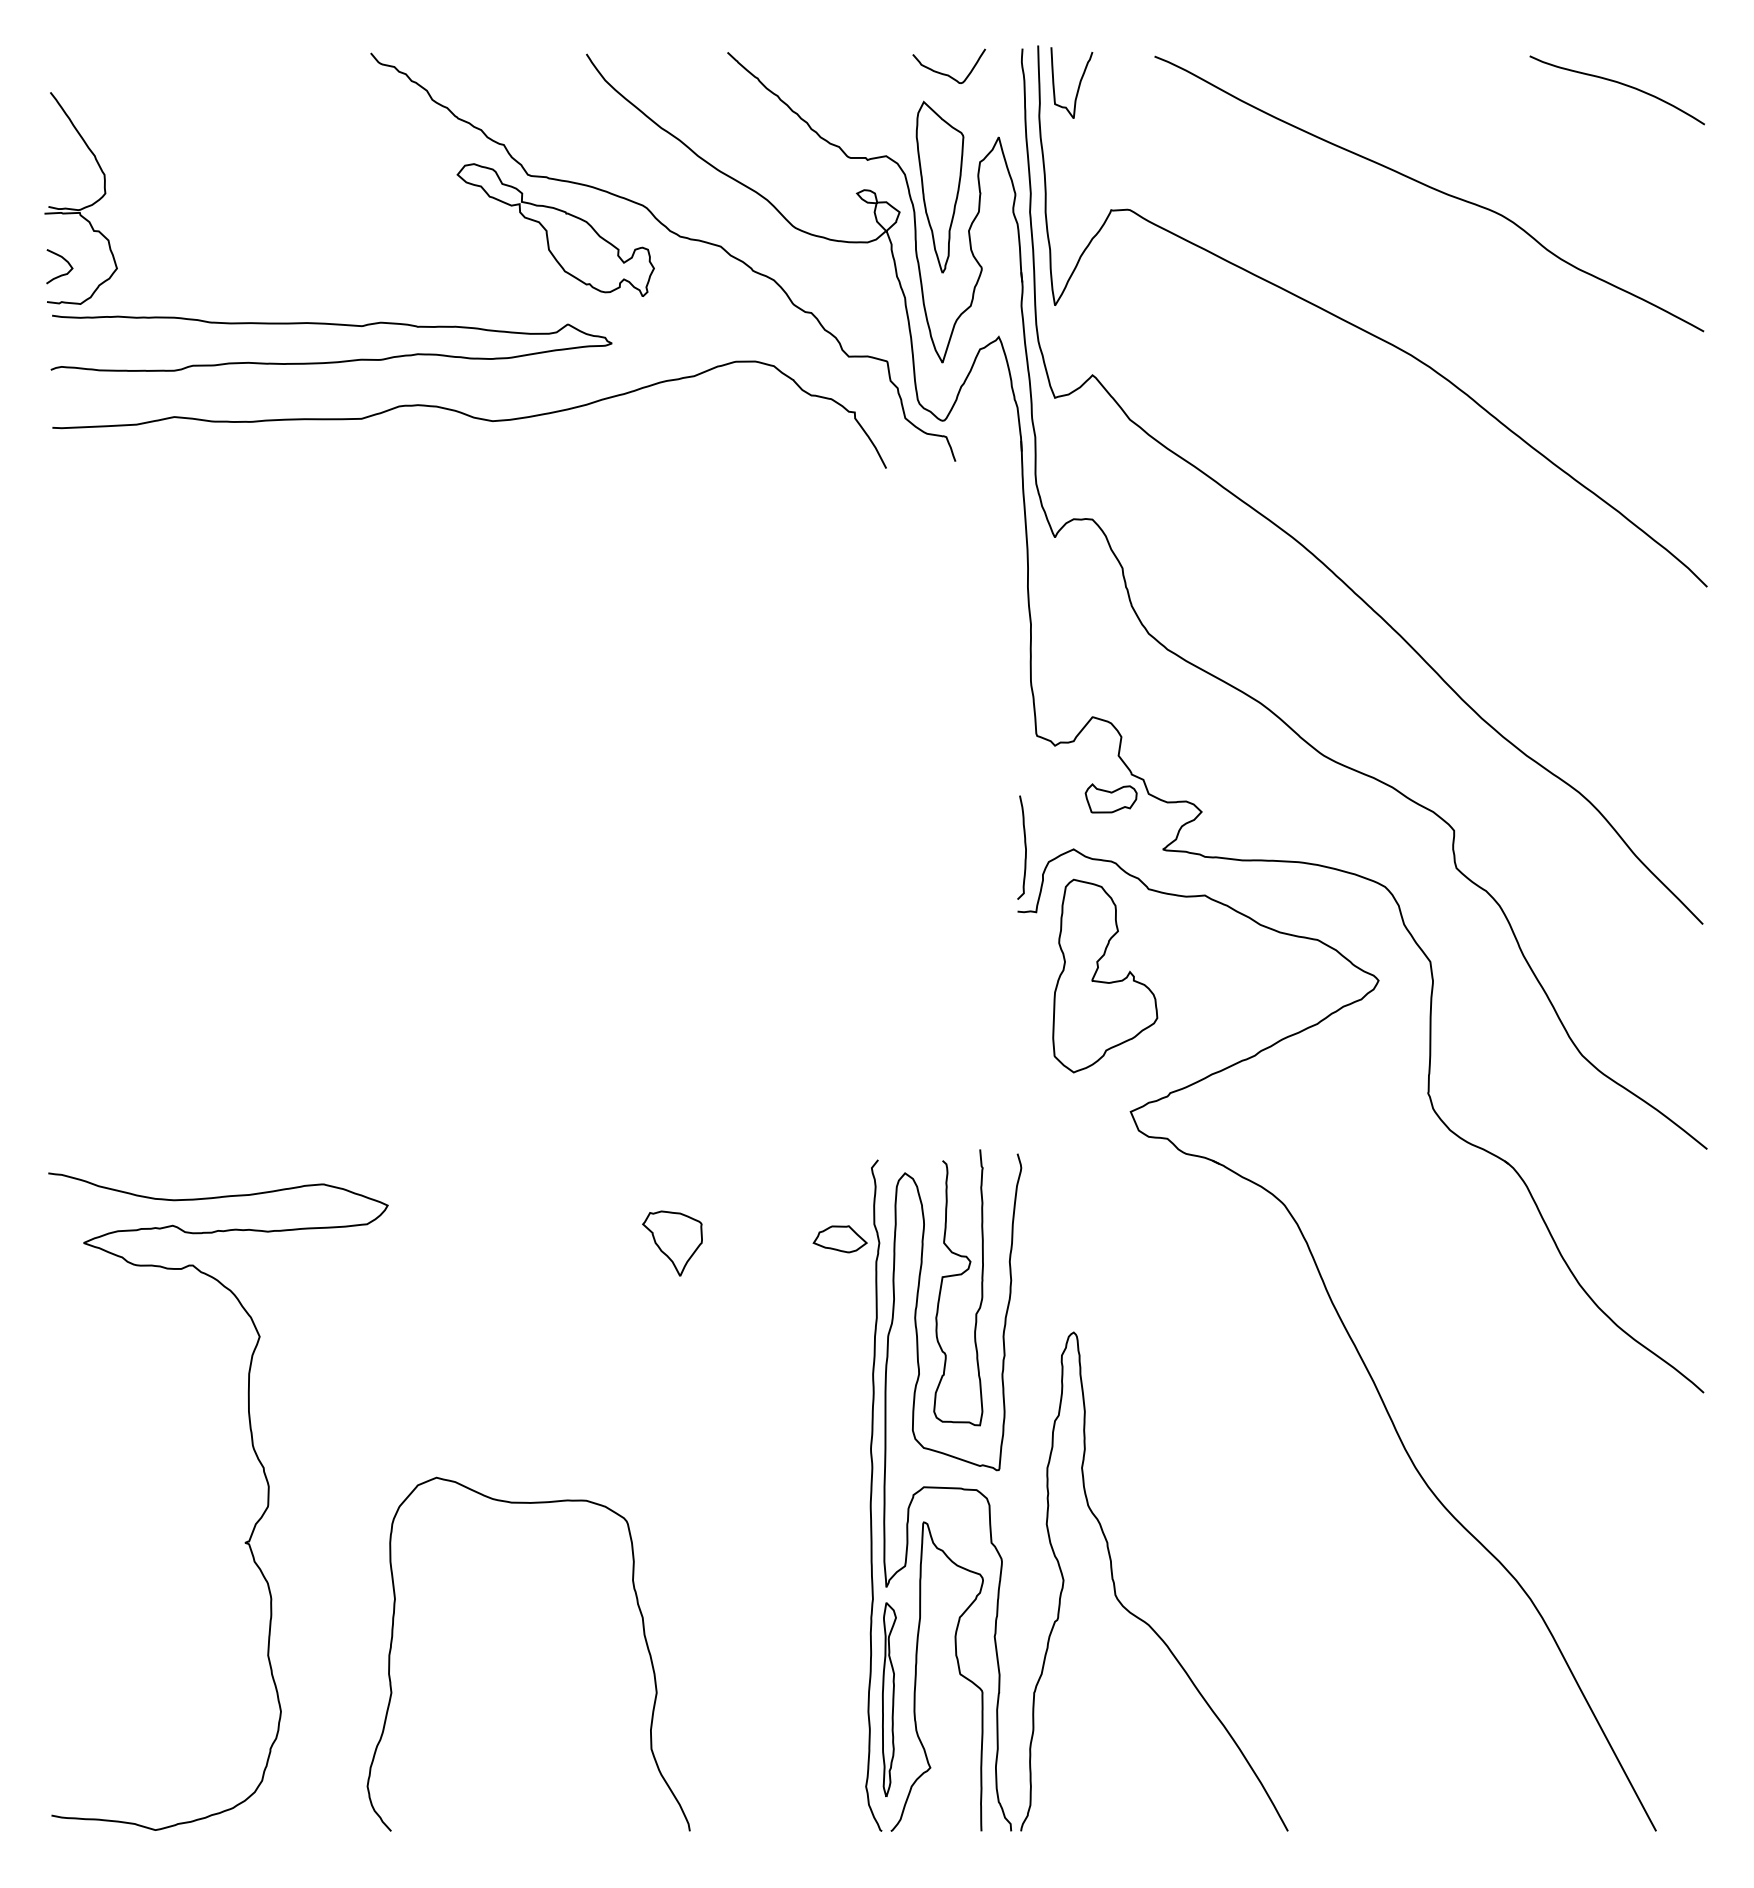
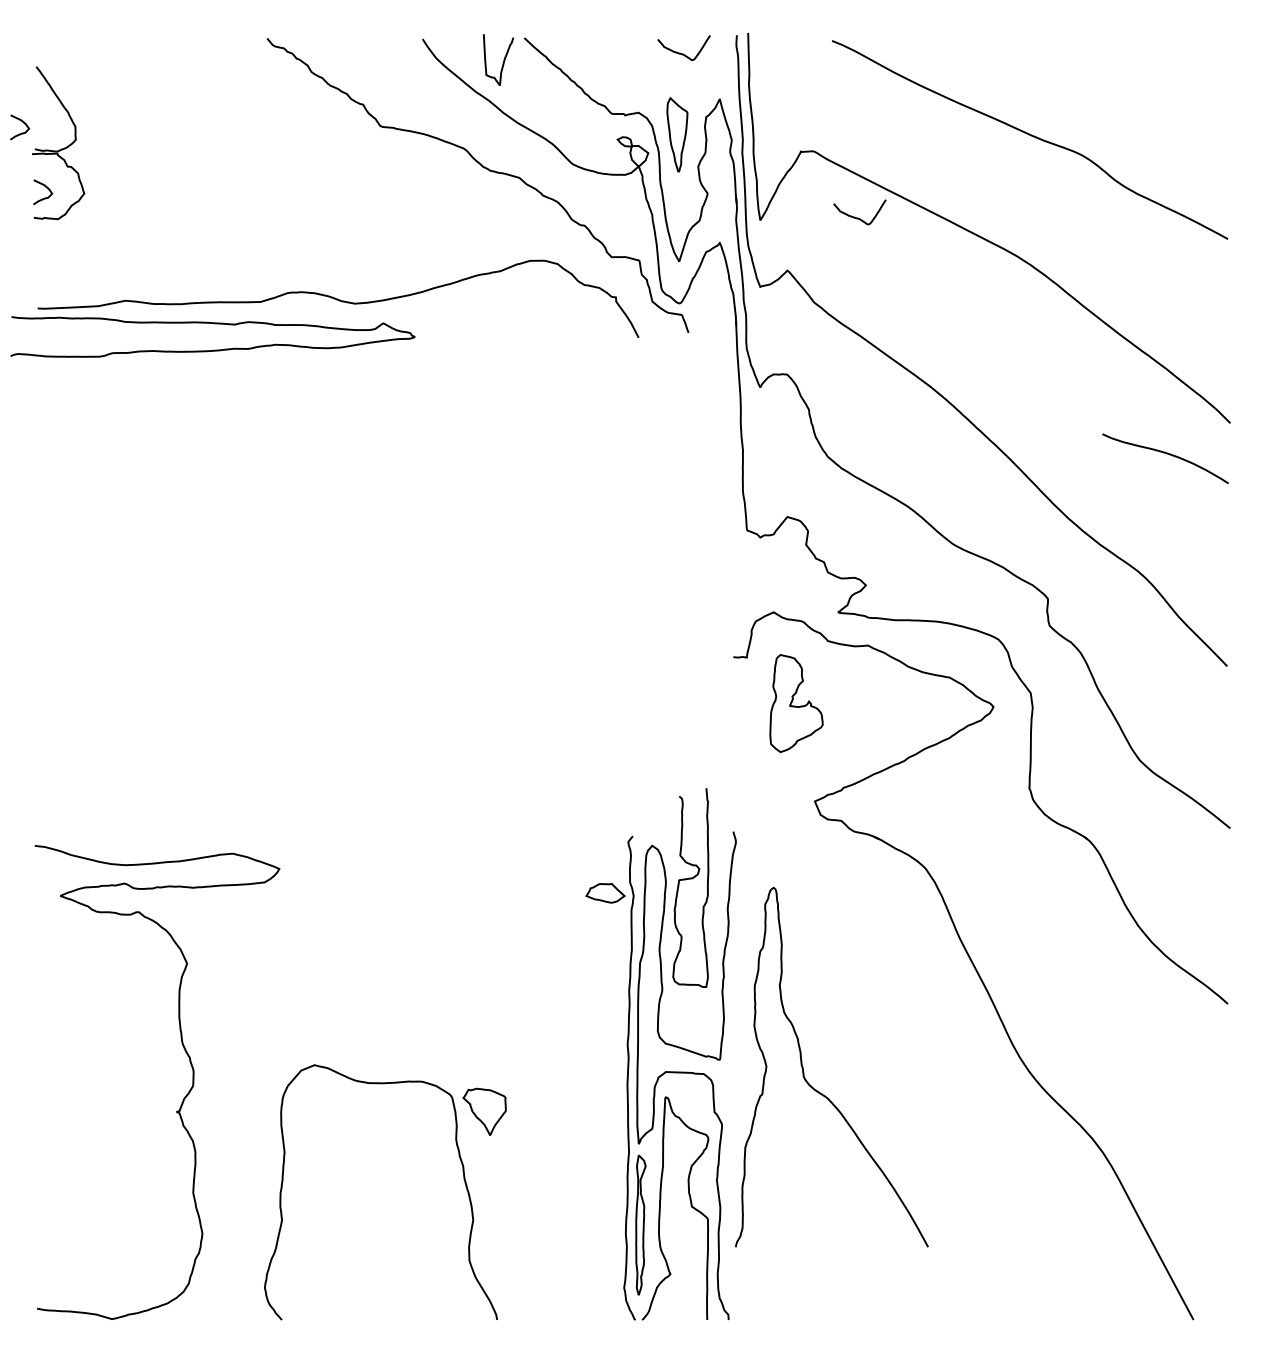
curve: (1617, 83) -> (1165, 453), moved
curve: (1078, 84) -> (503, 61), moved
curve: (32, 170) -> (23, 123), added
part: (939, 186) -> (677, 134), size x0.6
part: (555, 229) -> (400, 165), removed
curve: (1189, 301) -> (857, 217), added
curve: (332, 325) -> (213, 324), moved
part: (1110, 798) -> (800, 575), removed
curve: (1024, 846) -> (738, 610), removed
part: (1105, 975) -> (796, 703), size x0.7
part: (672, 1243) -> (484, 1111), moved
curve: (955, 1276) -> (688, 879), moved
curve: (1128, 1609) -> (813, 1087), moved

